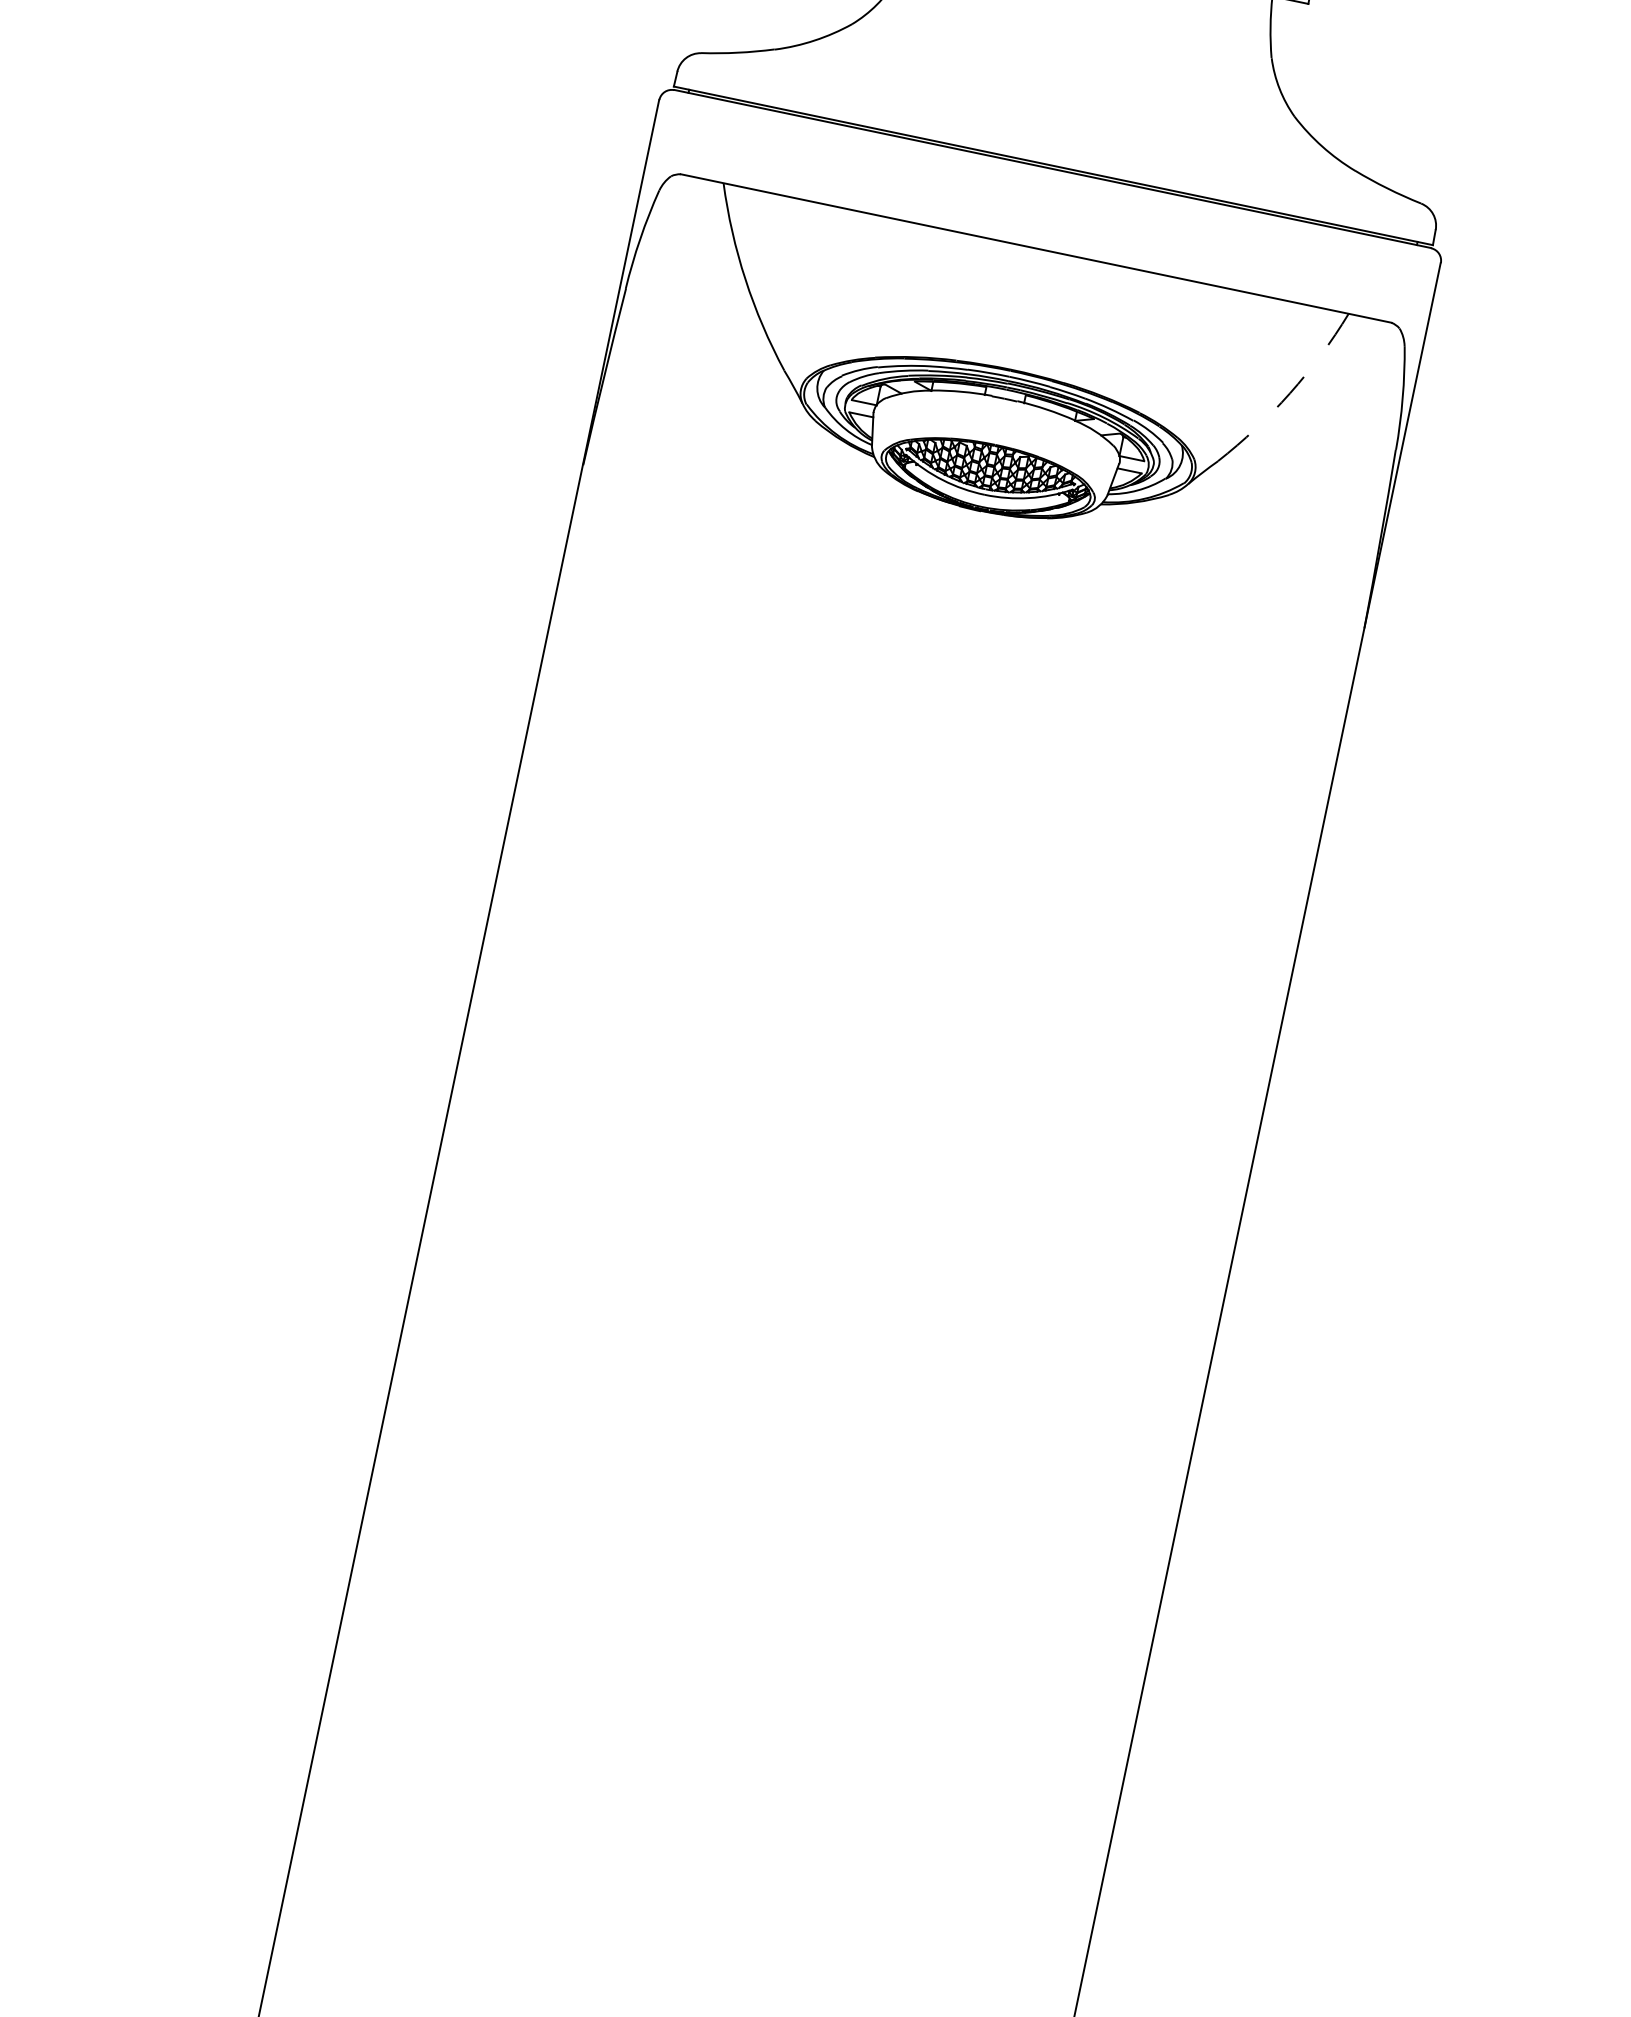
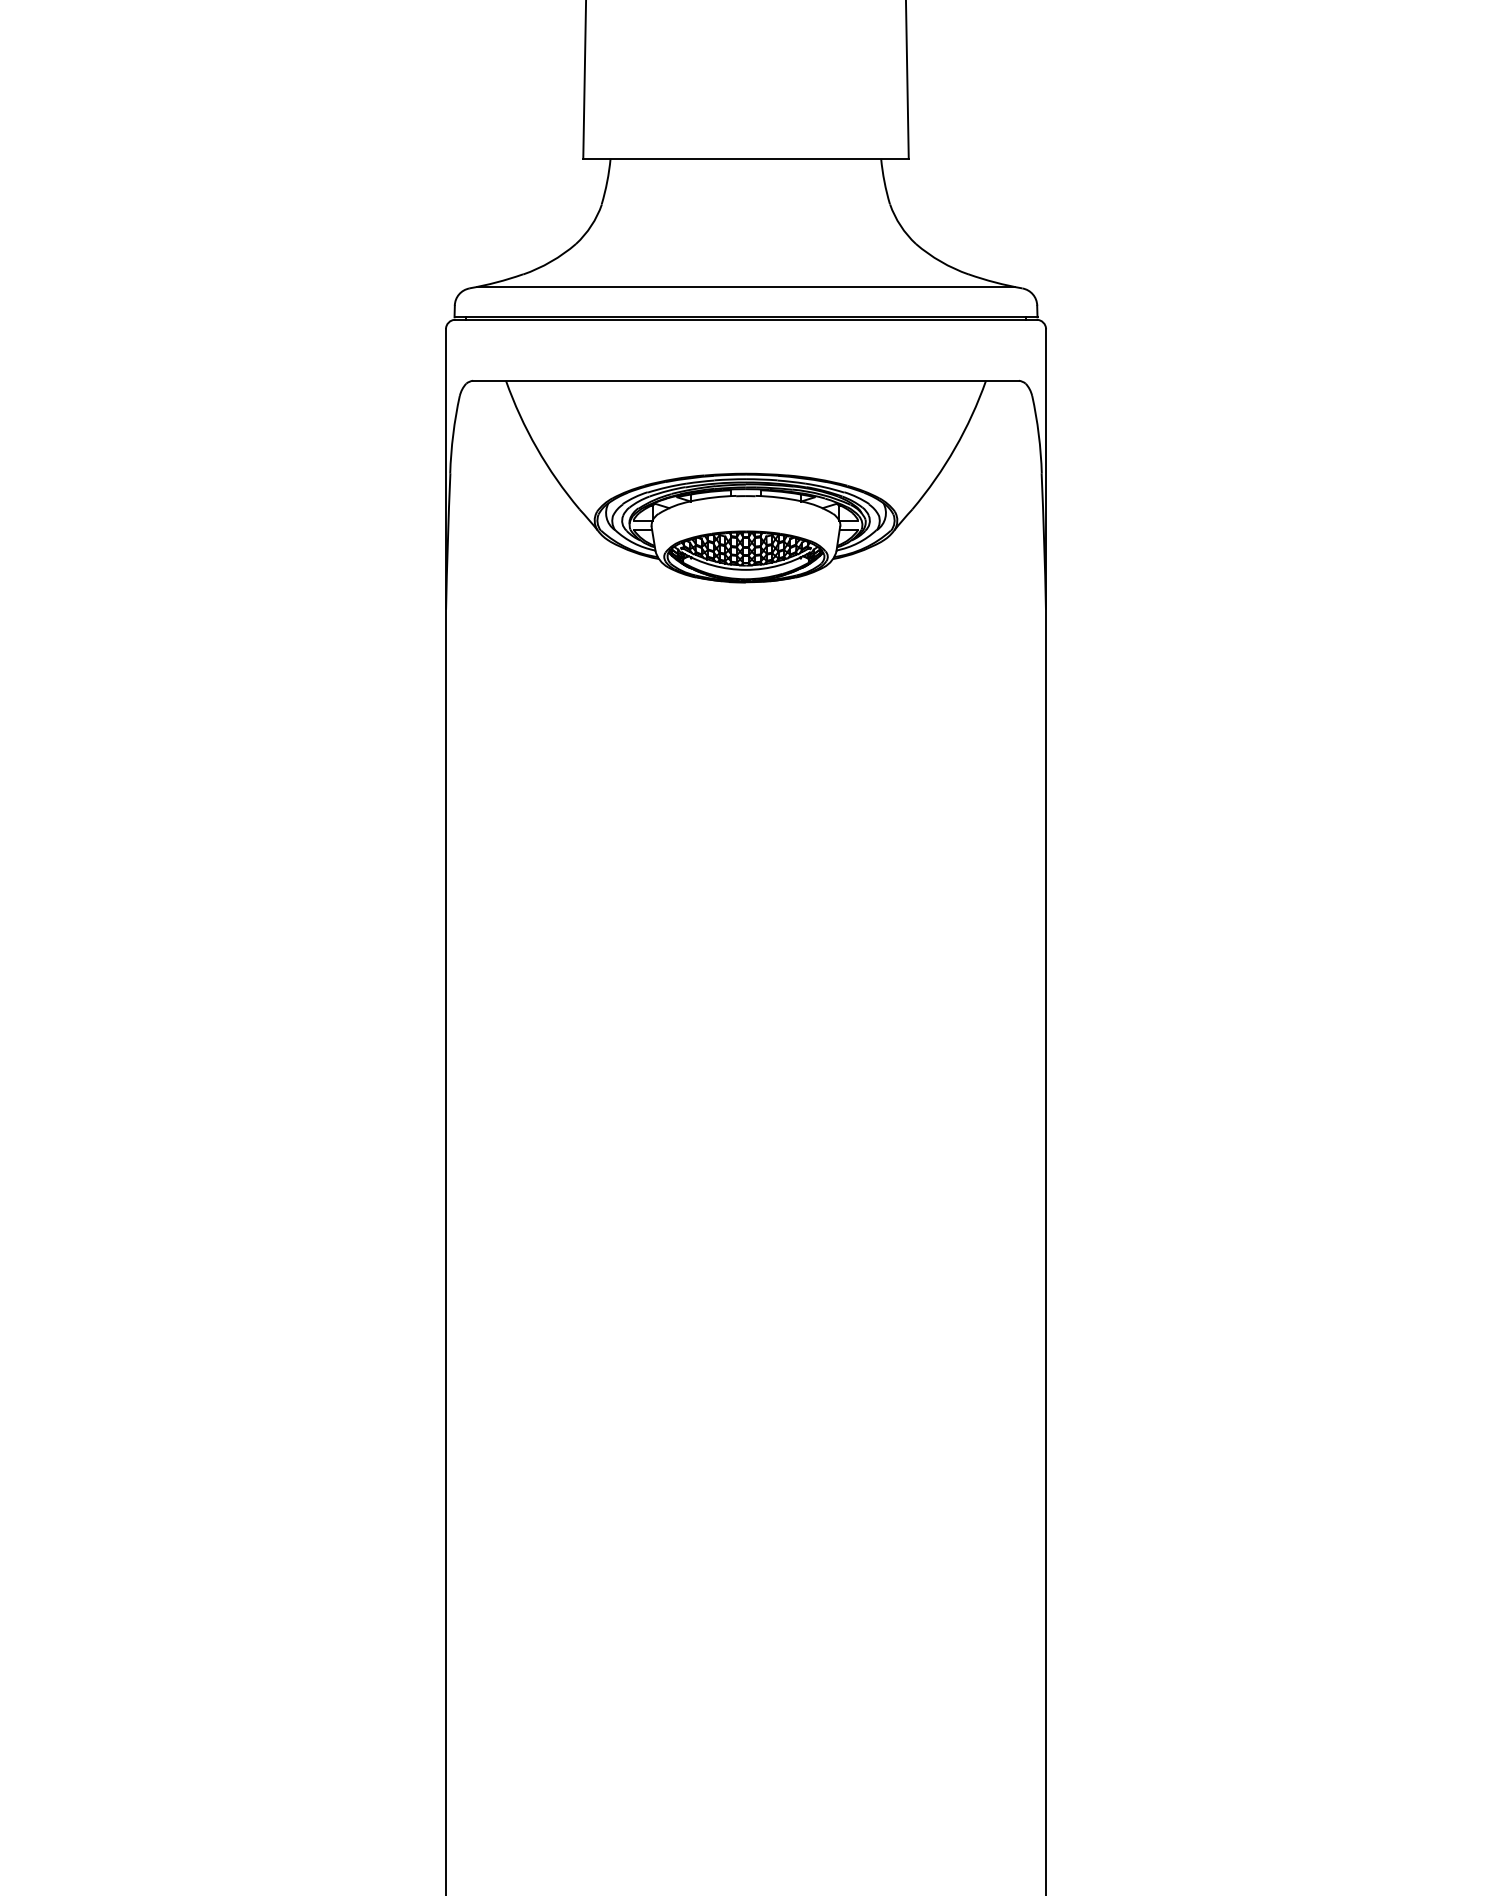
line: (1060, 127) -> (745, 287), added
arc: (1290, 393) -> (955, 448), dashed -> solid

